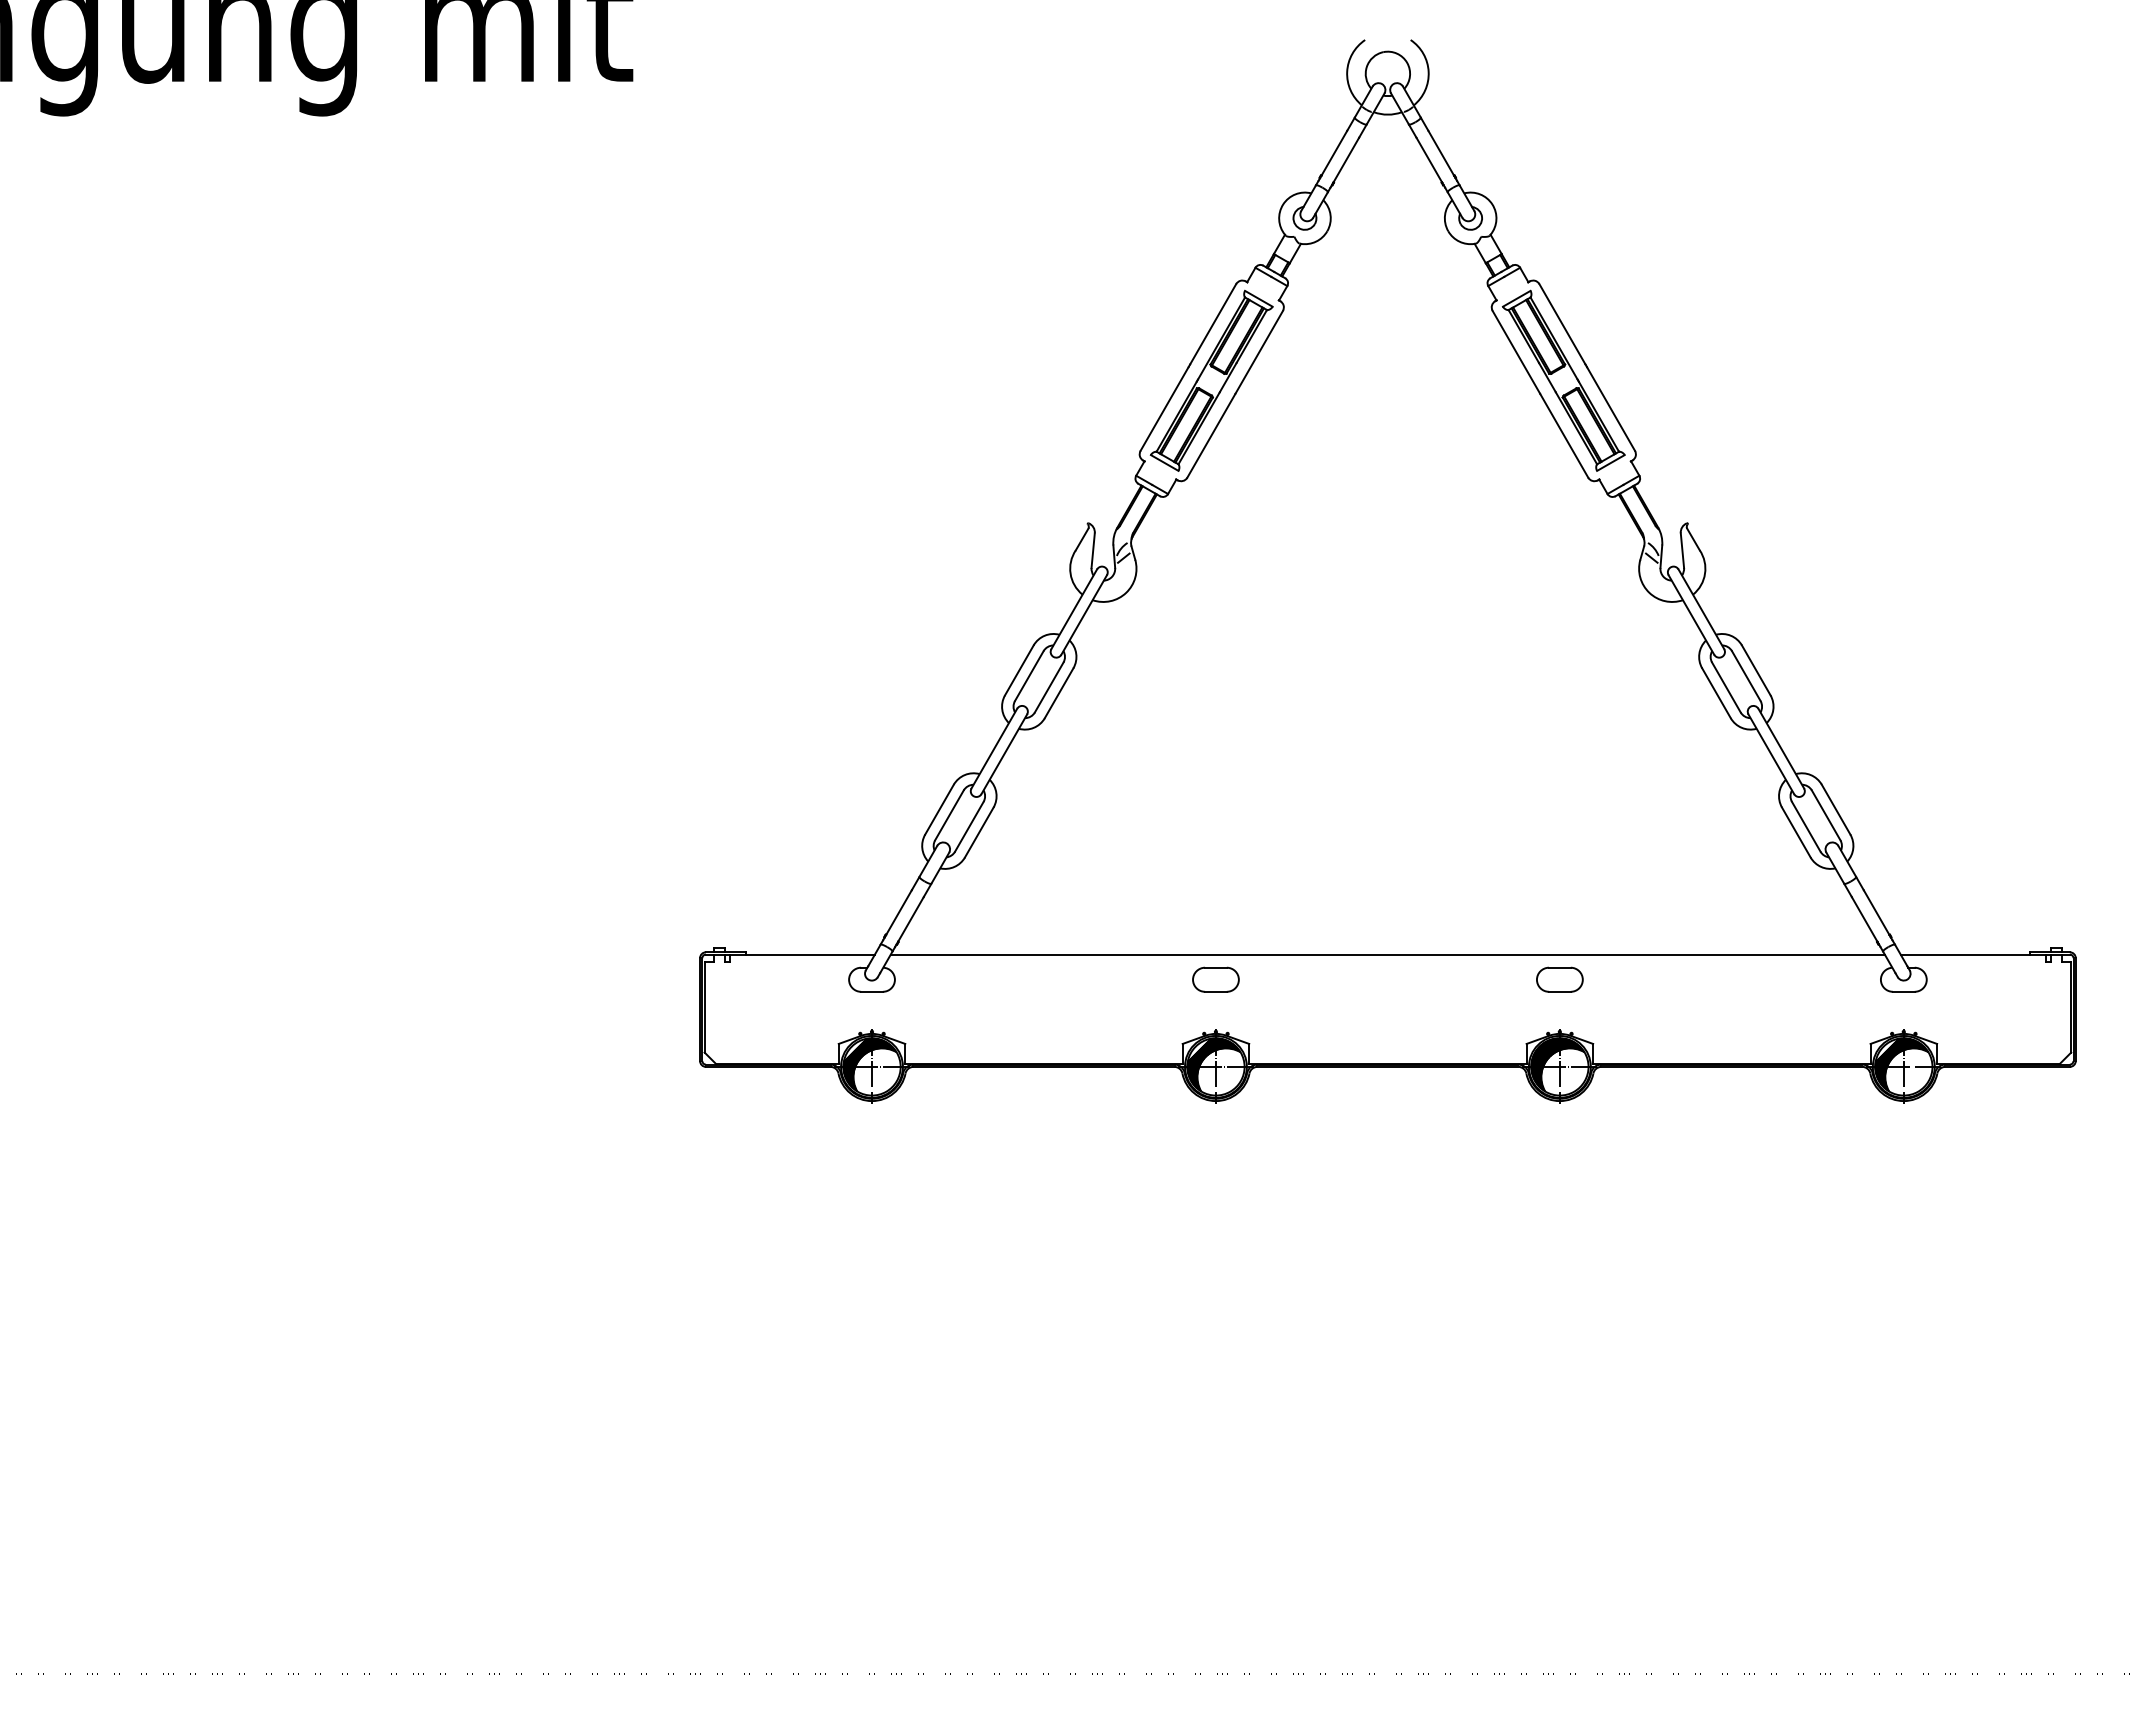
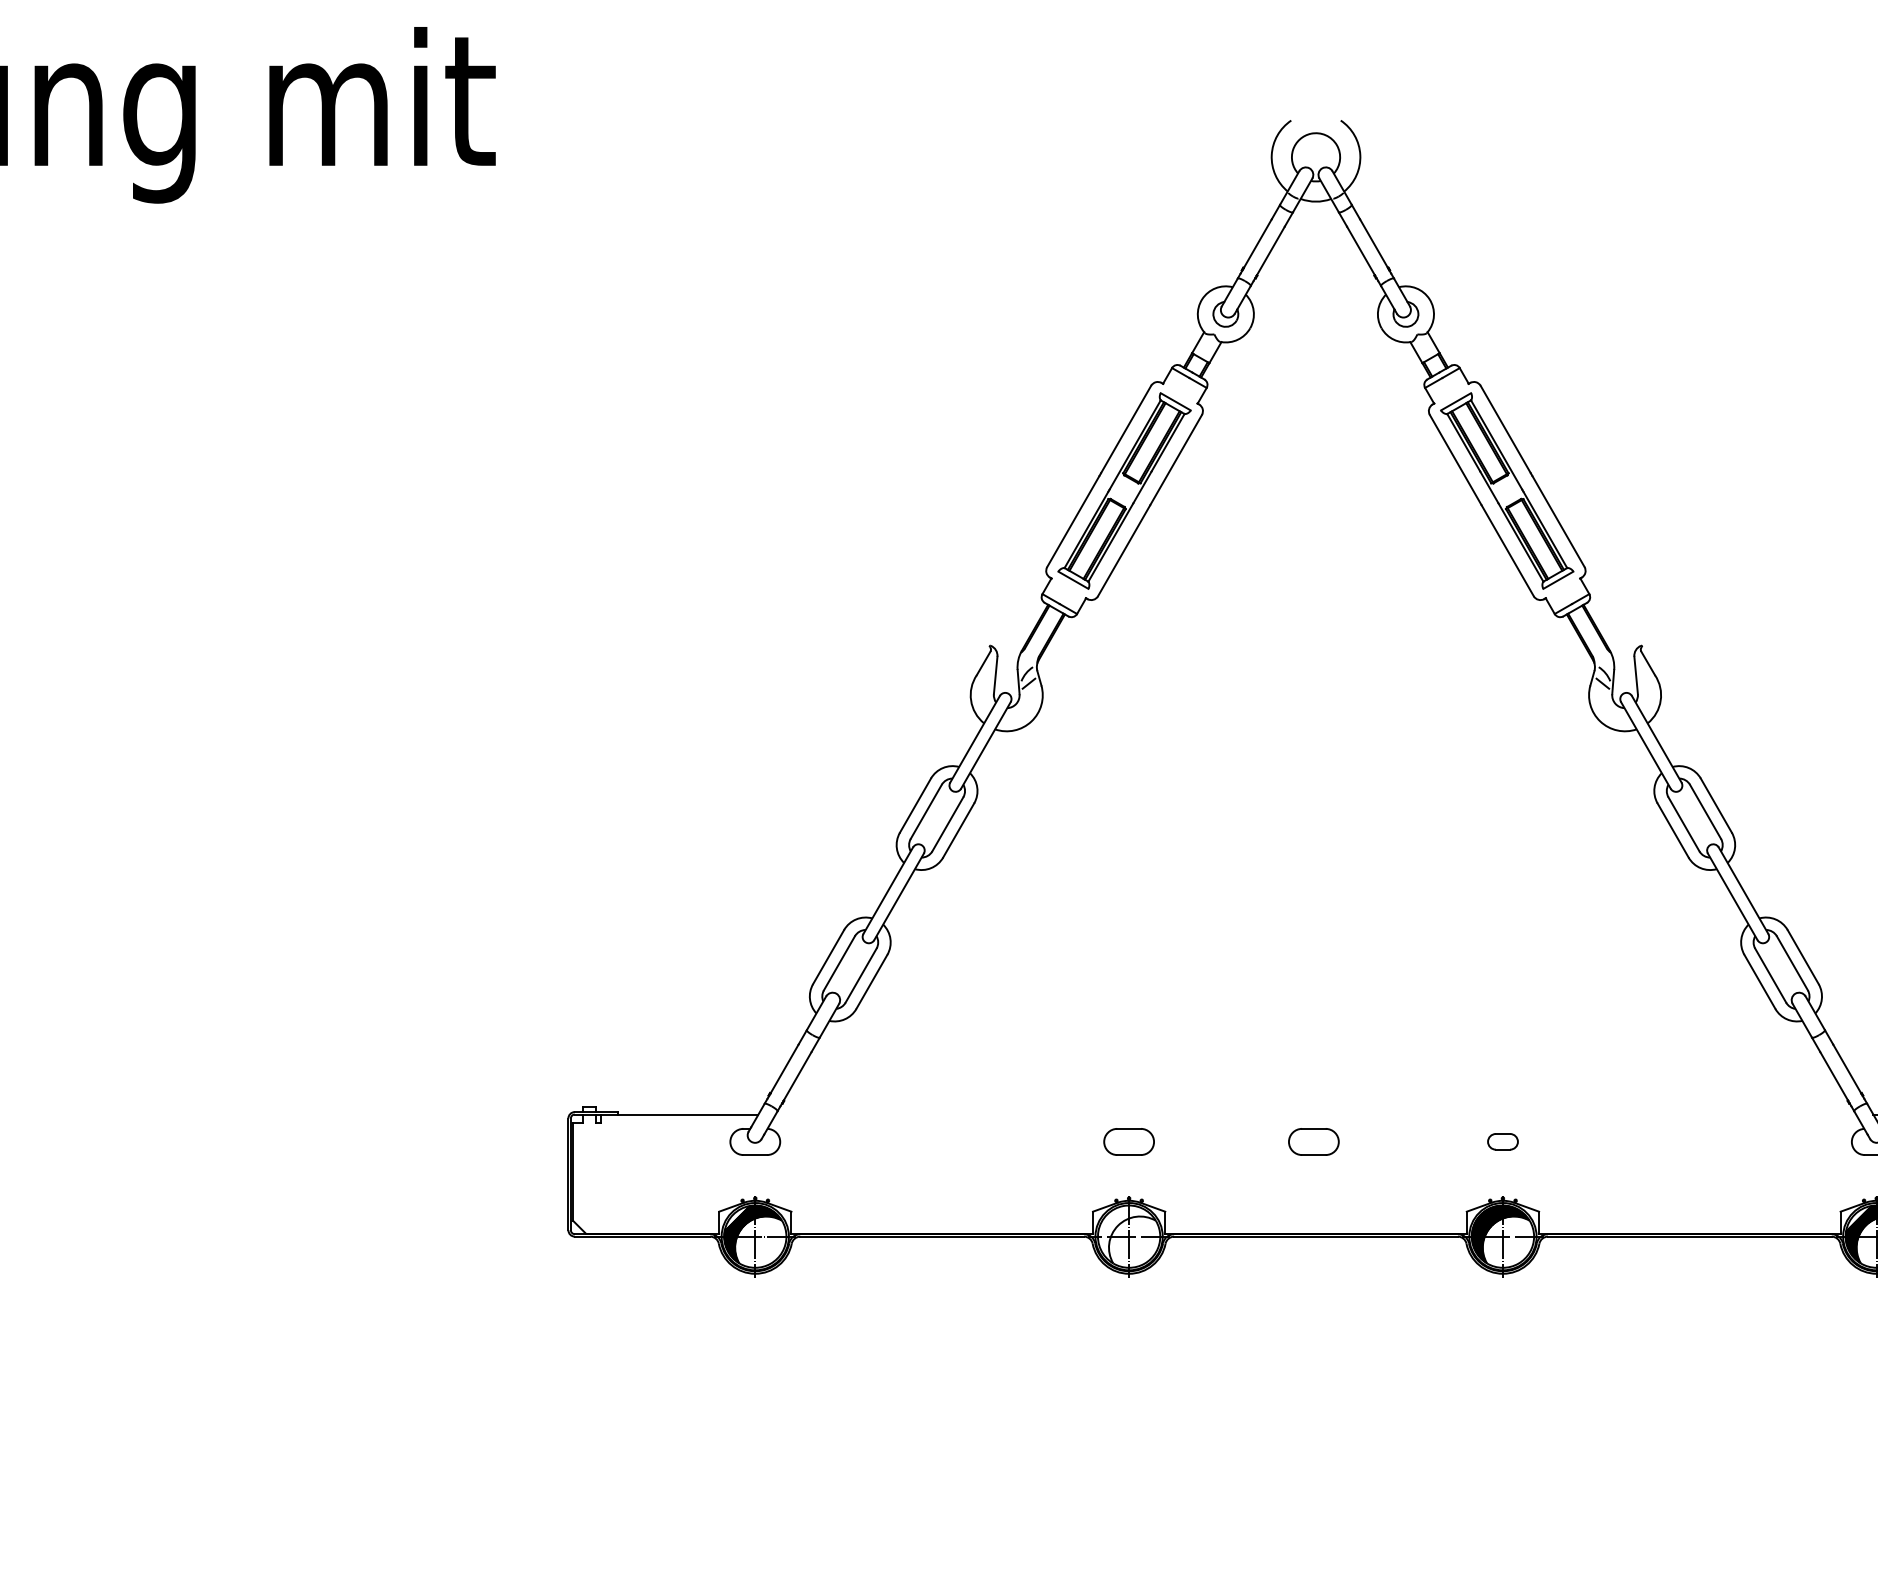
line: (1387, 954) -> (1315, 1114), removed
part: (1385, 979) -> (1313, 1141), added
part: (1559, 979) -> (1502, 1141), size x0.6
hatch: (1213, 1064) -> (1126, 1234), removed

